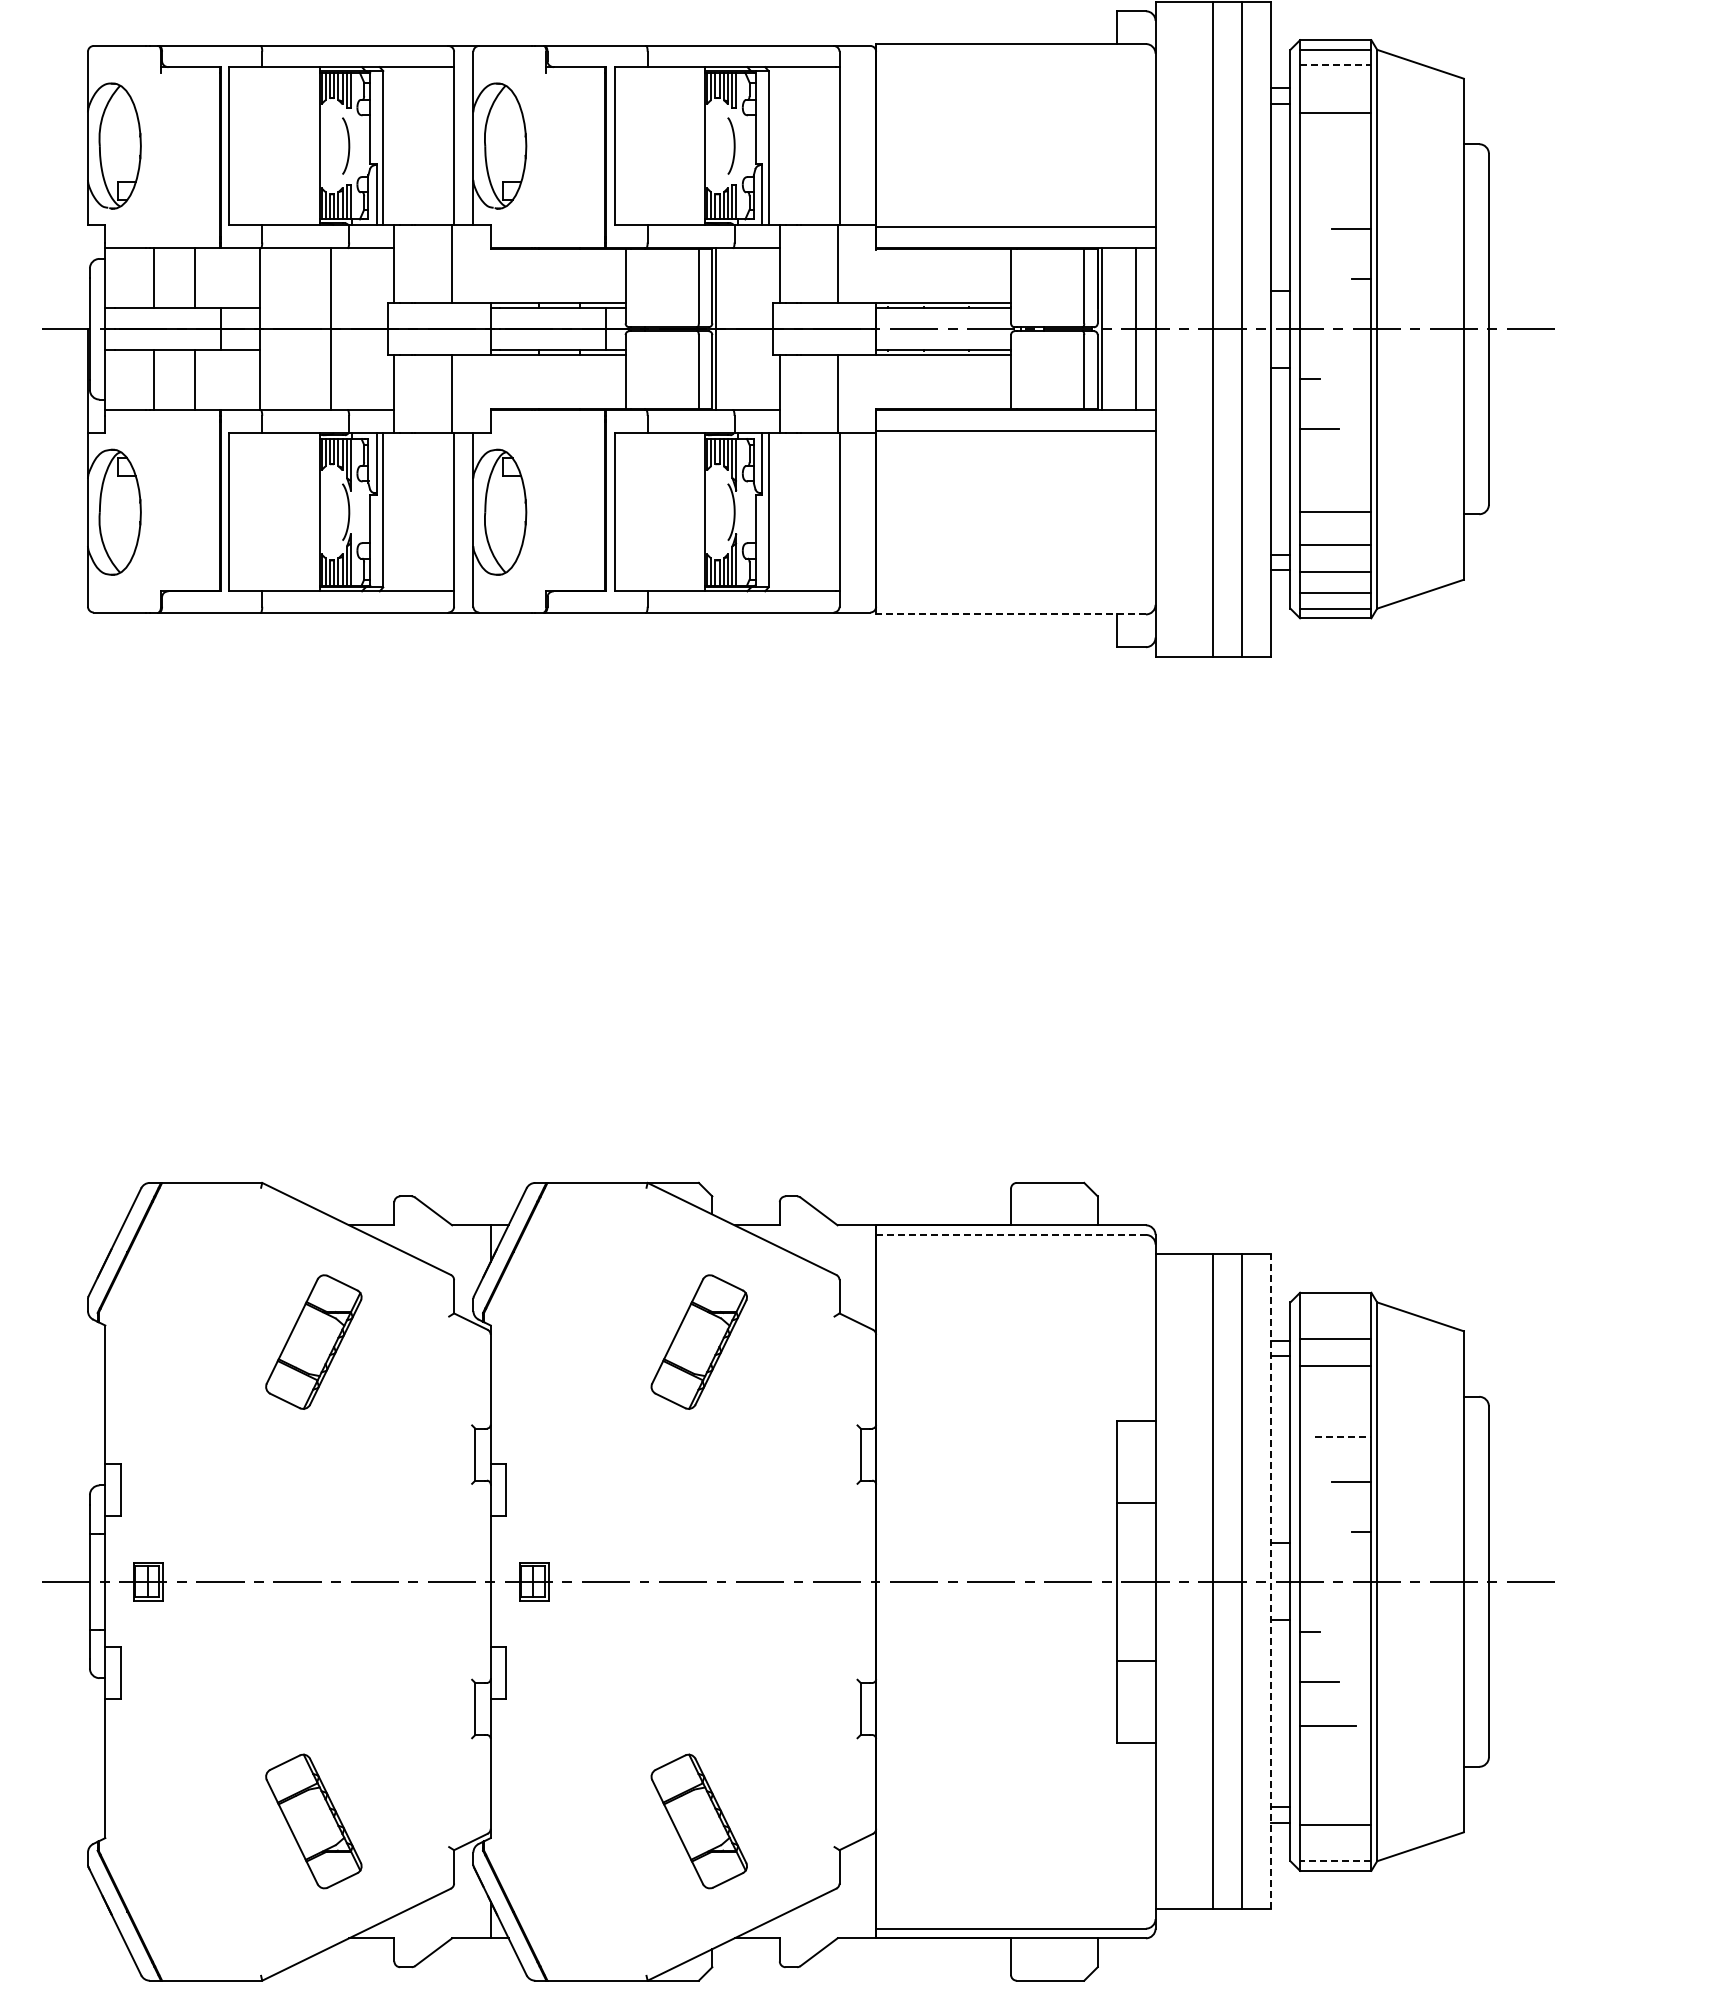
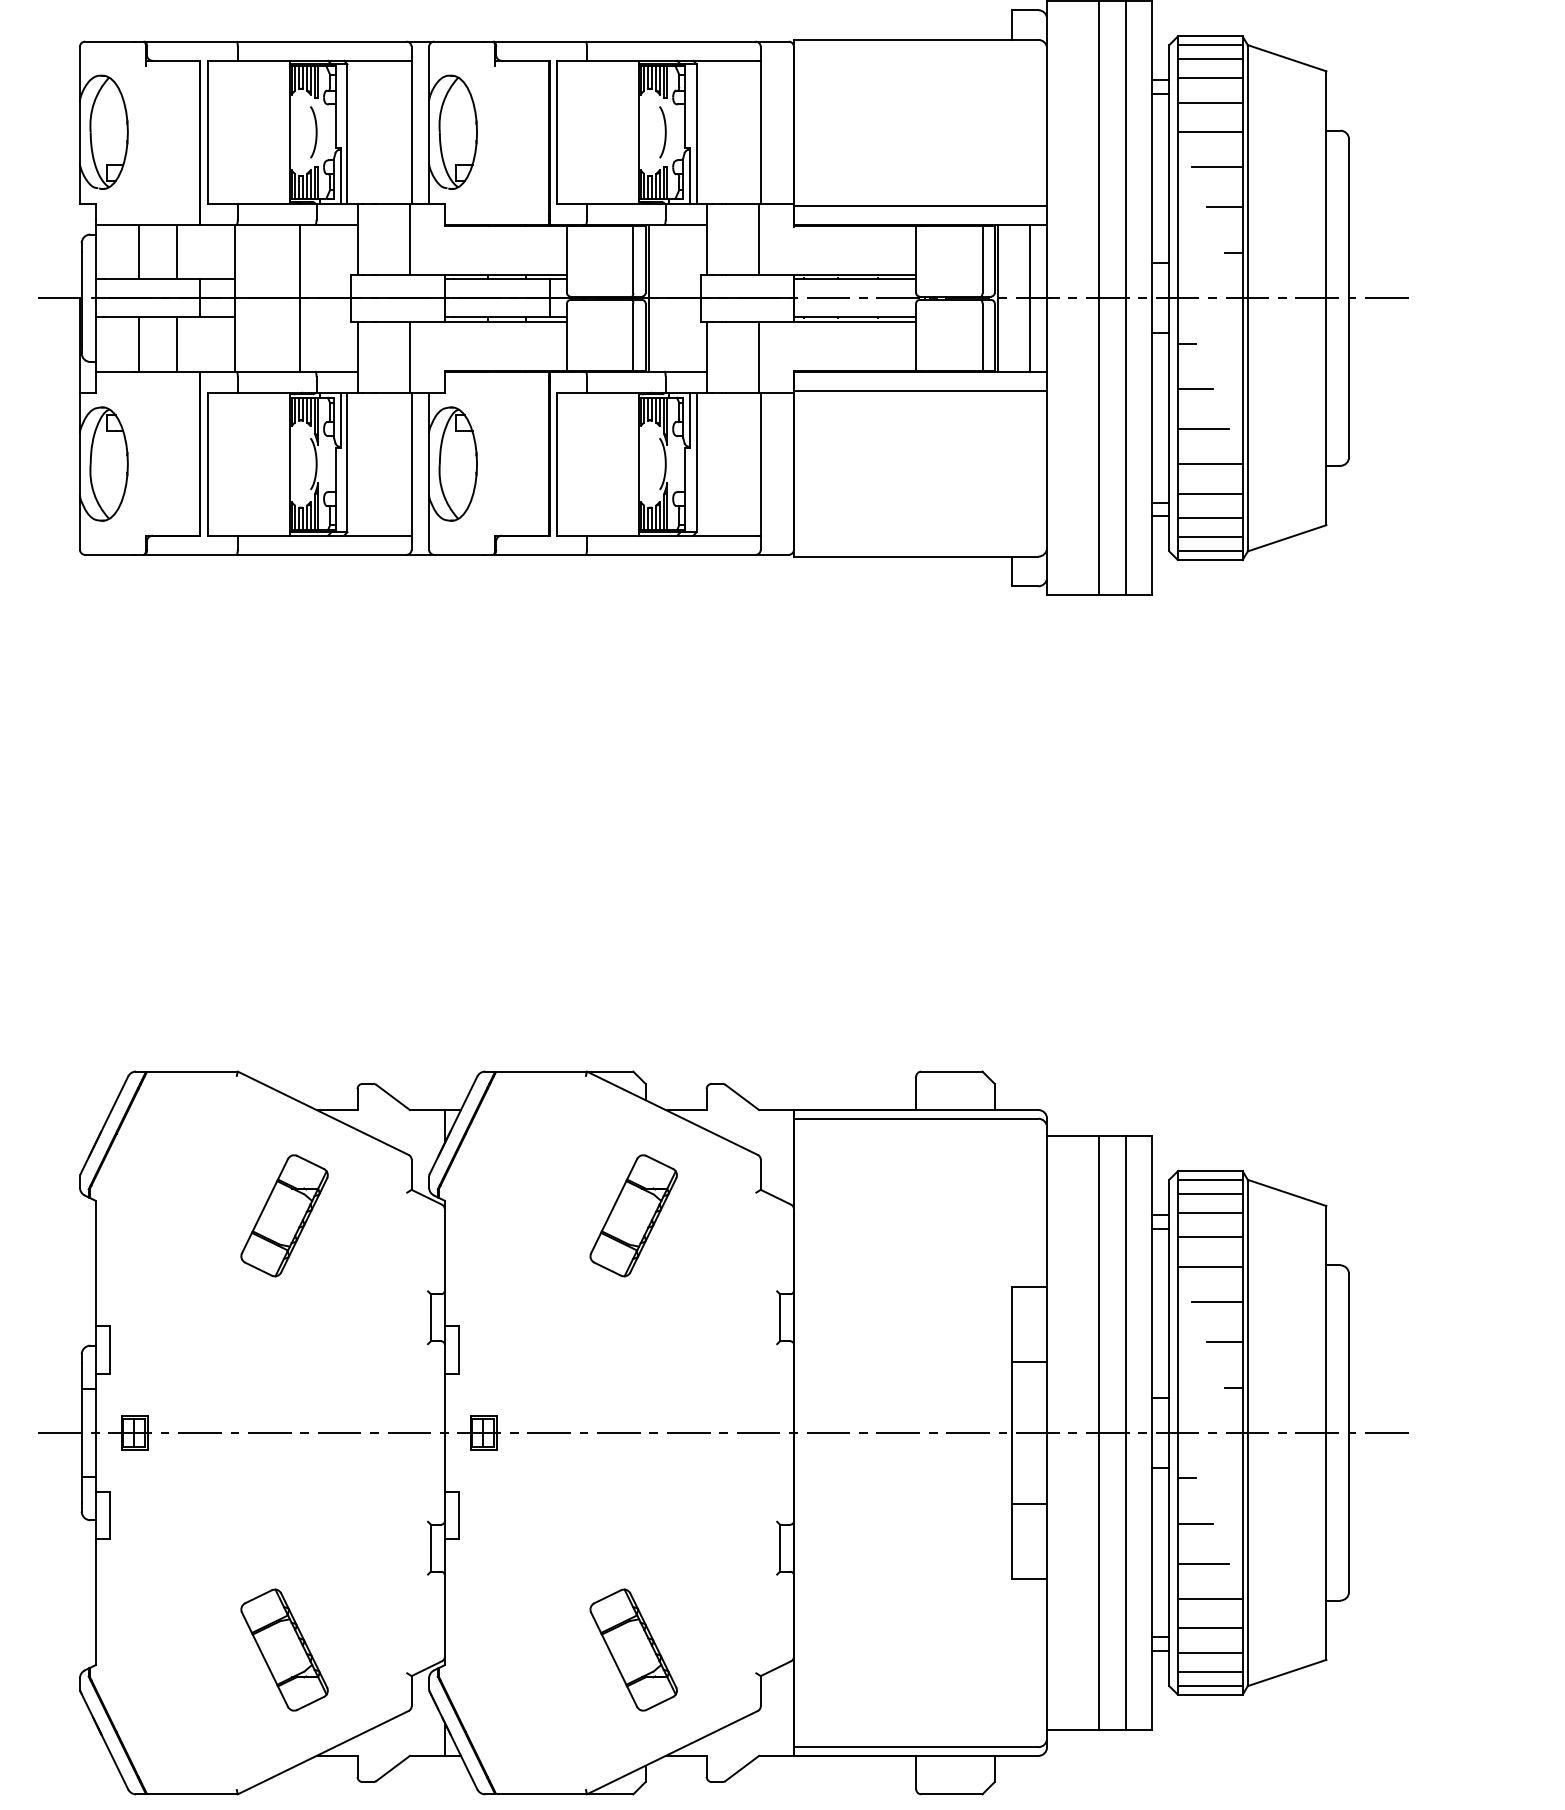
line: (1335, 65) -> (1210, 59), dashed -> solid
line: (1335, 86) -> (1210, 78), added
line: (1335, 146) -> (1210, 132), added
line: (1343, 184) -> (1217, 167), added
line: (1328, 473) -> (1203, 428), added
line: (1011, 614) -> (916, 556), dashed -> solid
line: (1011, 1234) -> (916, 1118), dashed -> solid
line: (1335, 1302) -> (1210, 1179), added
line: (1335, 1317) -> (1210, 1193), added
line: (1335, 1398) -> (1210, 1266), added
line: (1343, 1437) -> (1217, 1302), dashed -> solid
line: (1271, 1581) -> (1152, 1432), dashed -> solid
line: (1335, 1764) -> (1210, 1598), added
line: (1335, 1797) -> (1210, 1628), added
line: (1335, 1845) -> (1210, 1671), added
line: (1335, 1861) -> (1210, 1686), dashed -> solid

